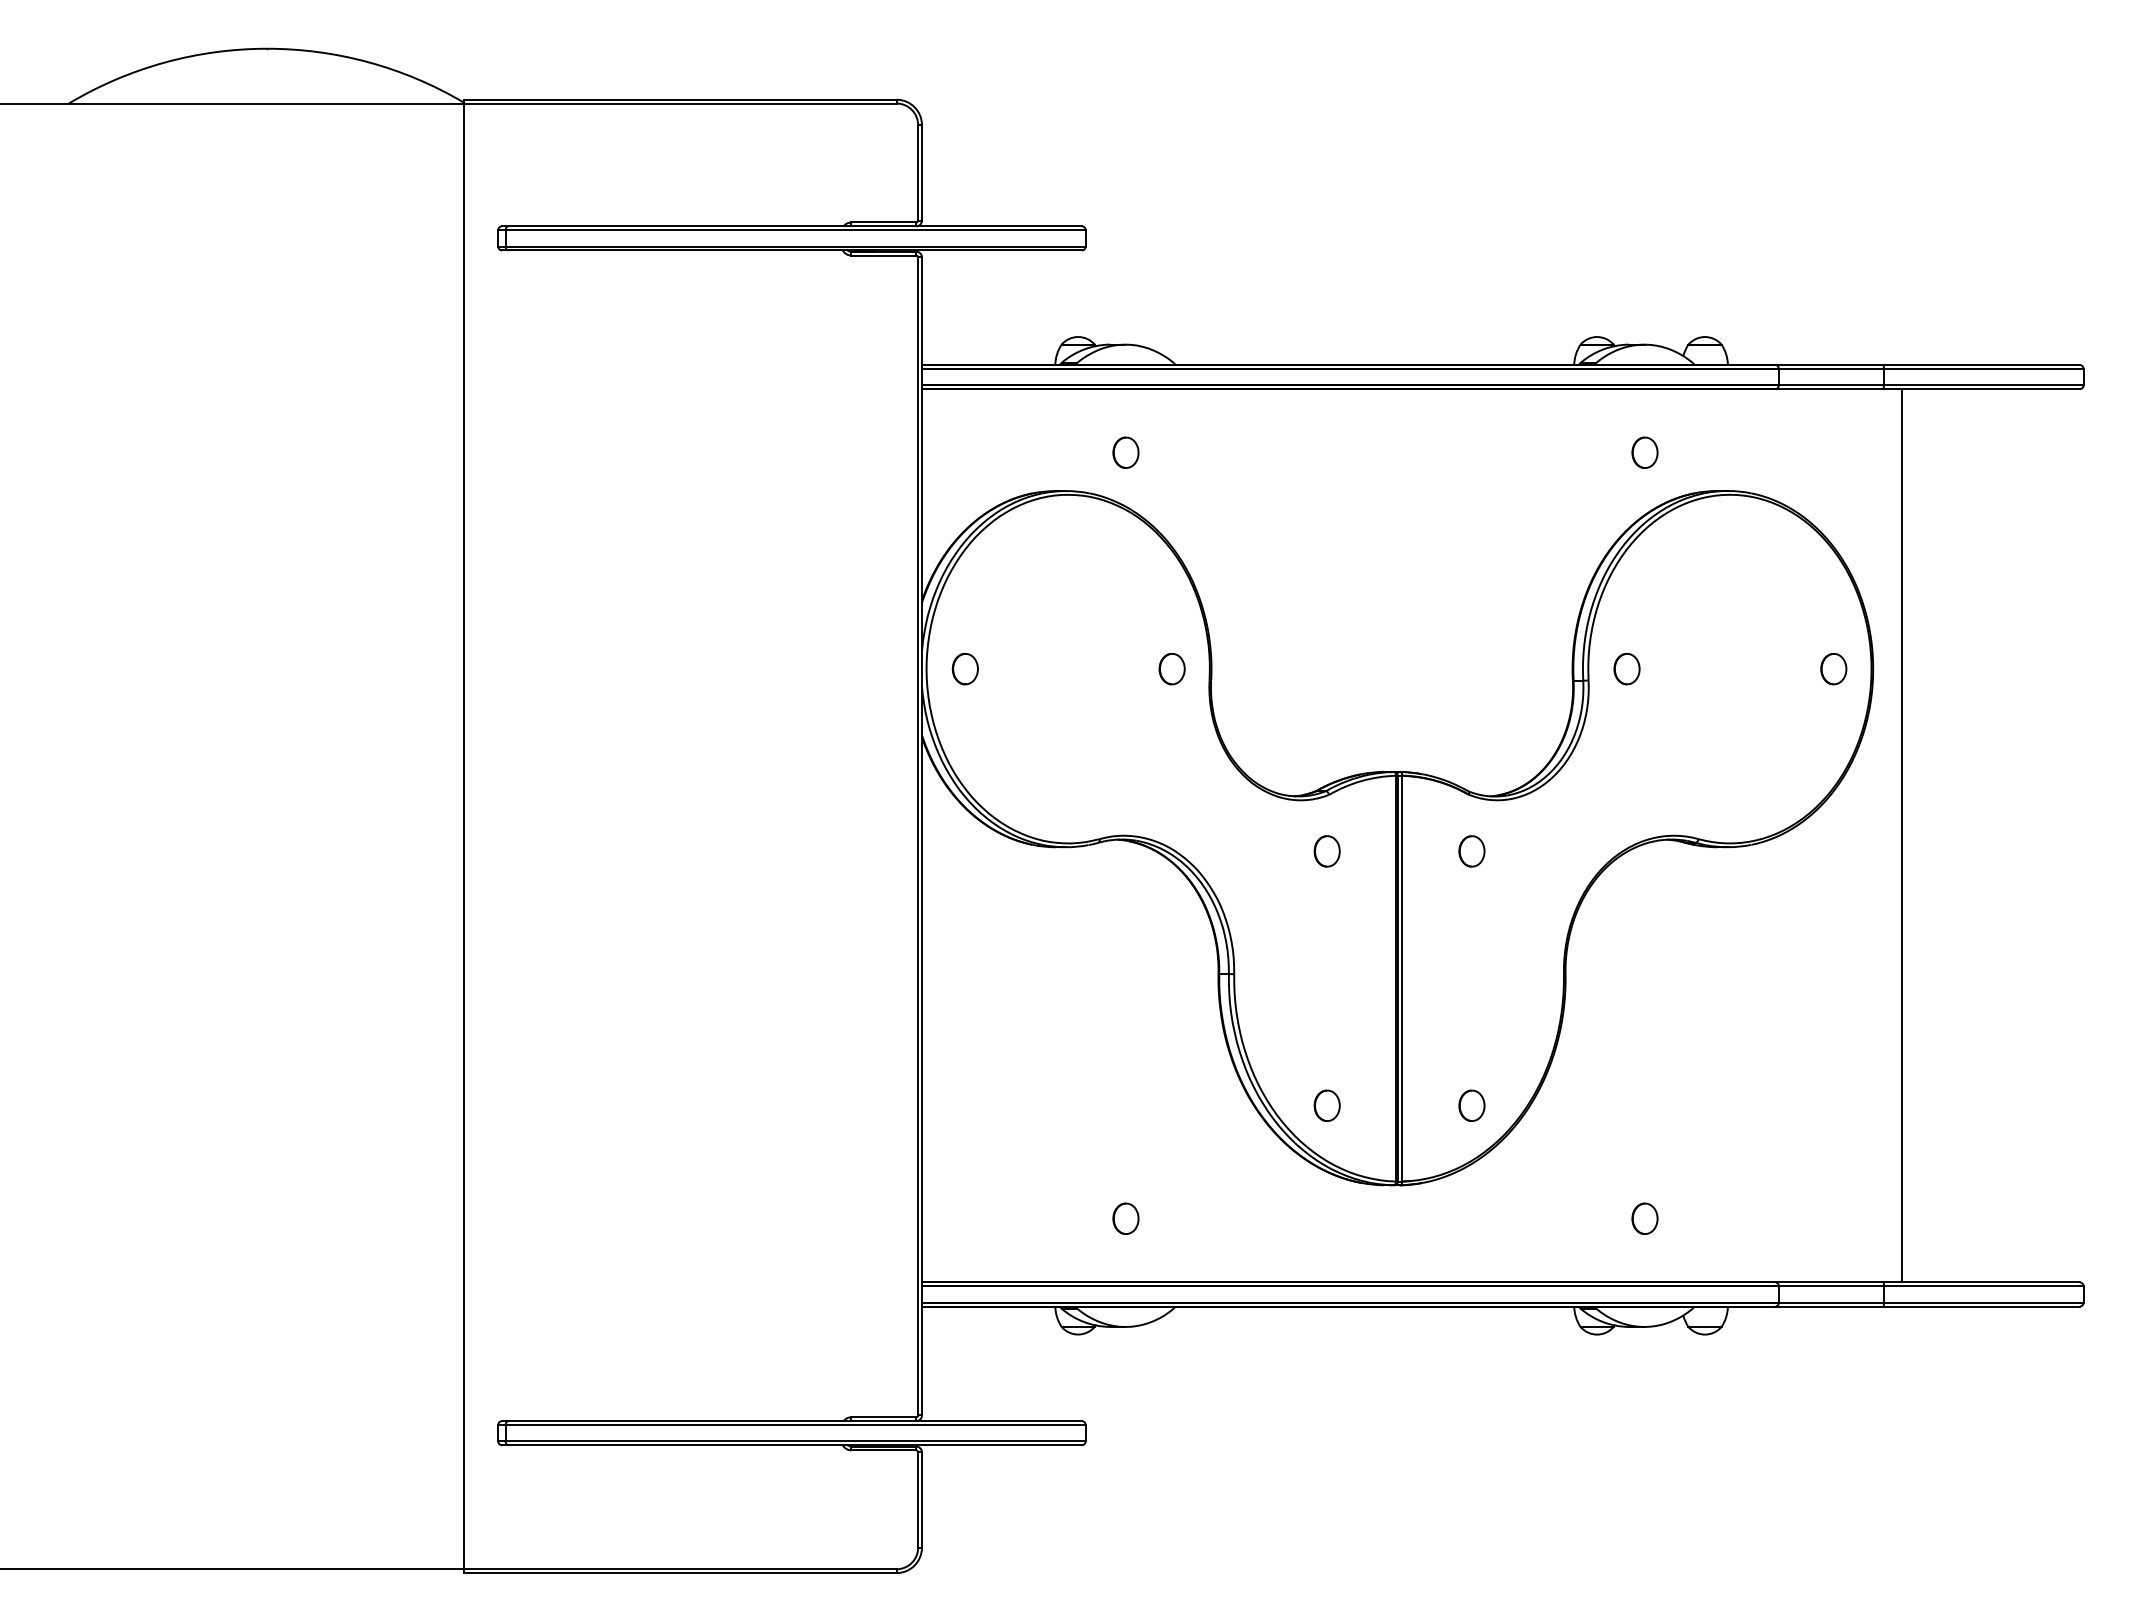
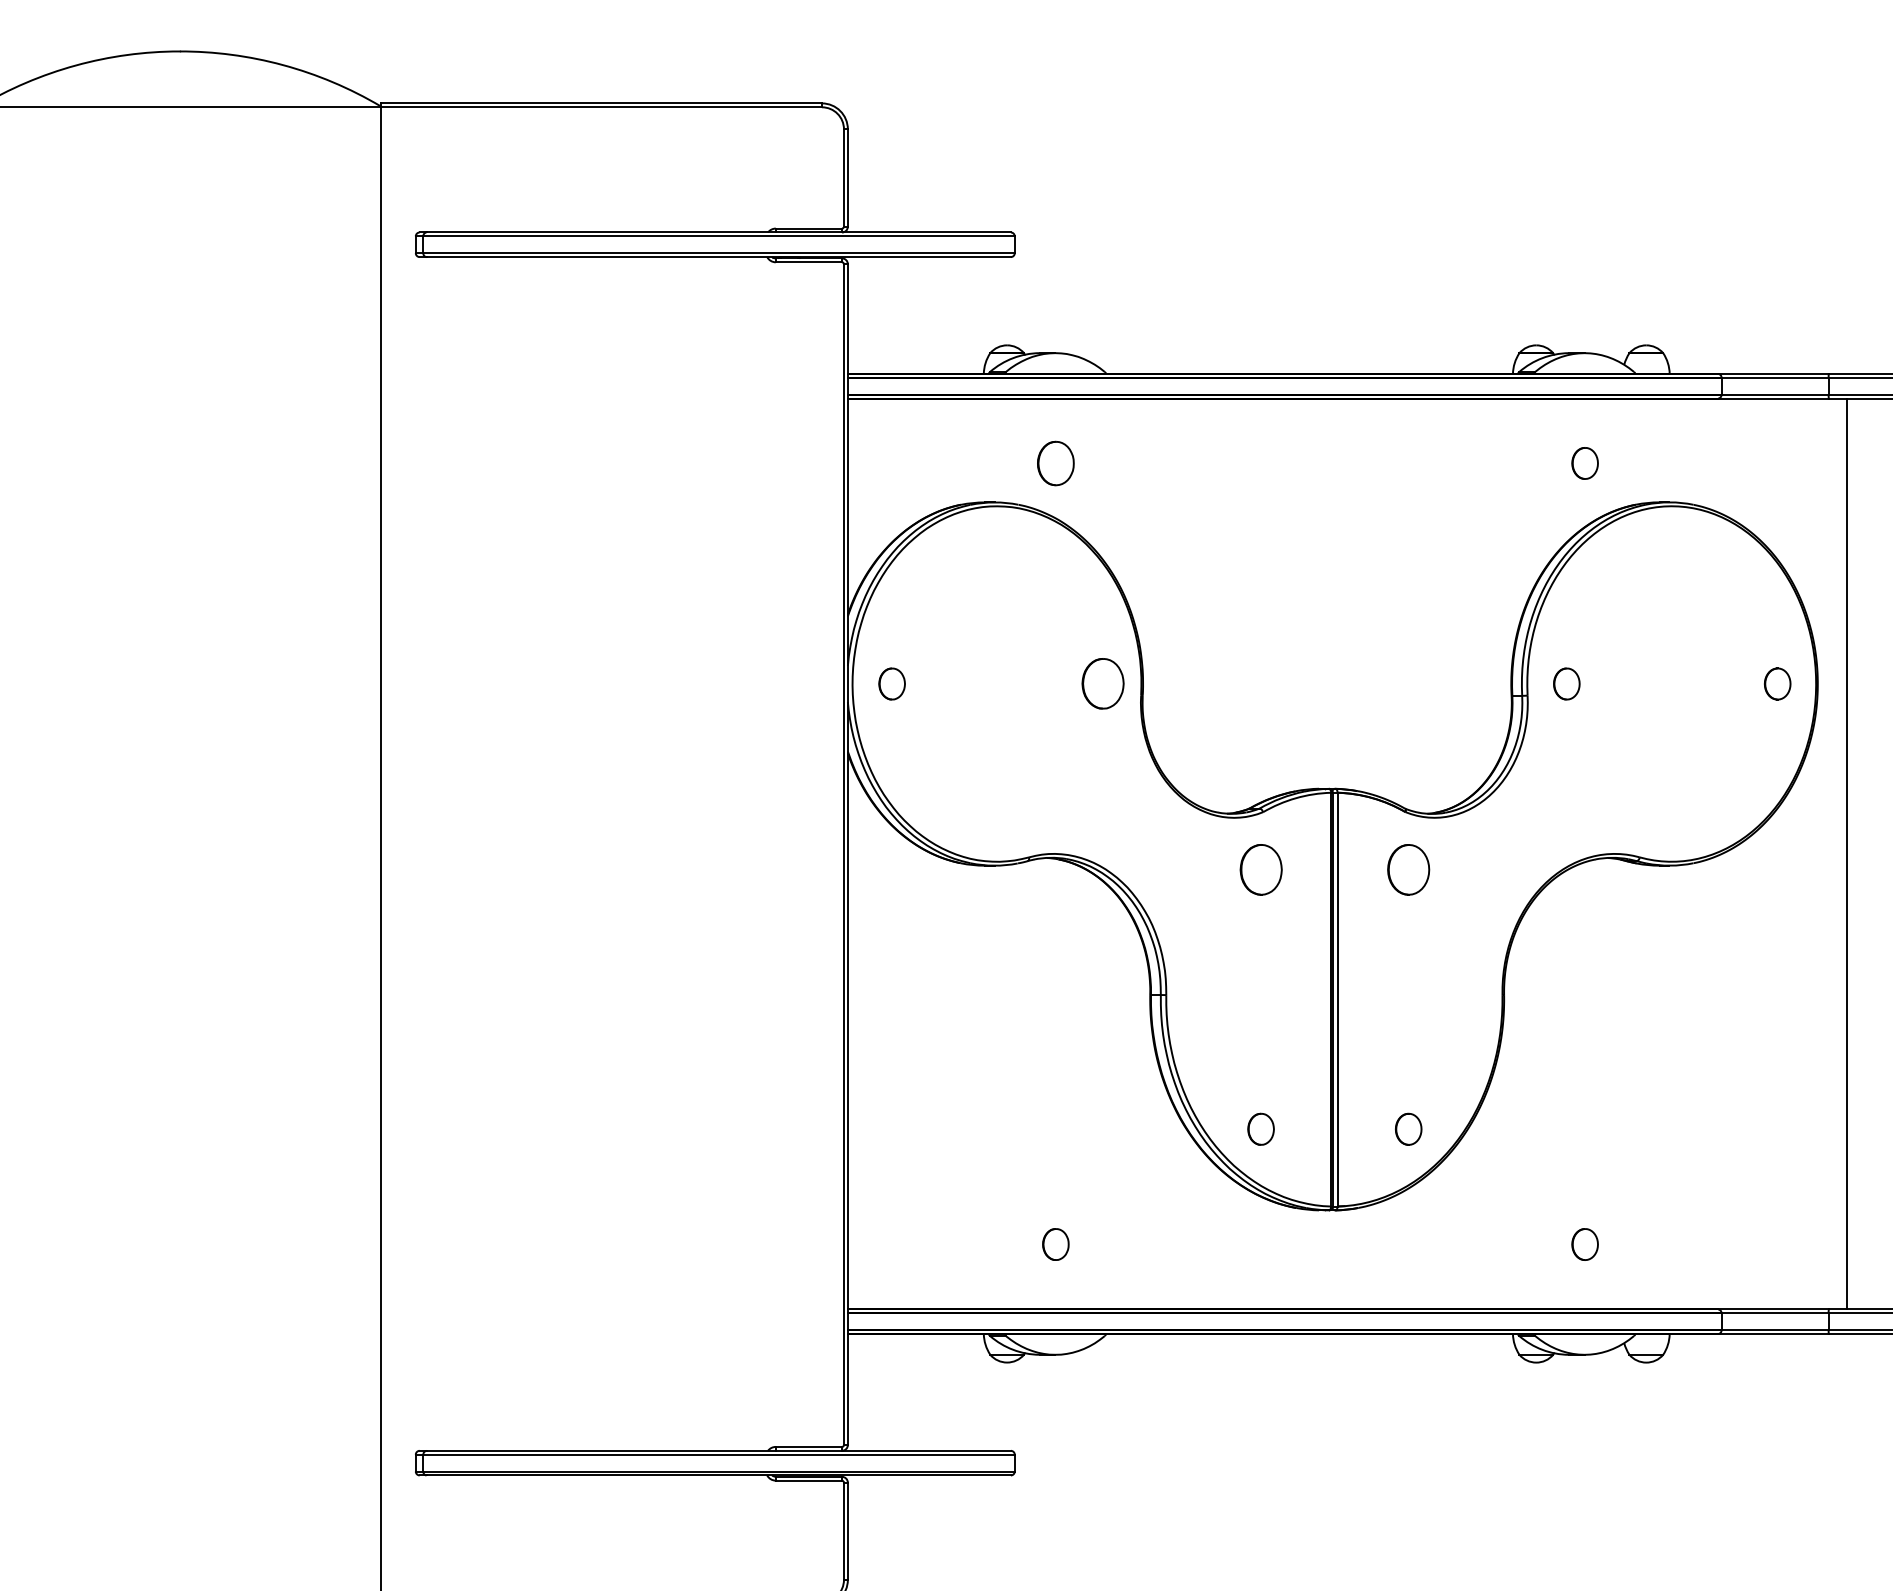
part: (1125, 452) -> (1055, 463), size x1.4
part: (1171, 669) -> (1102, 684), size x1.6
part: (1326, 851) -> (1260, 869), size x1.6
part: (1471, 851) -> (1408, 869), size x1.6

